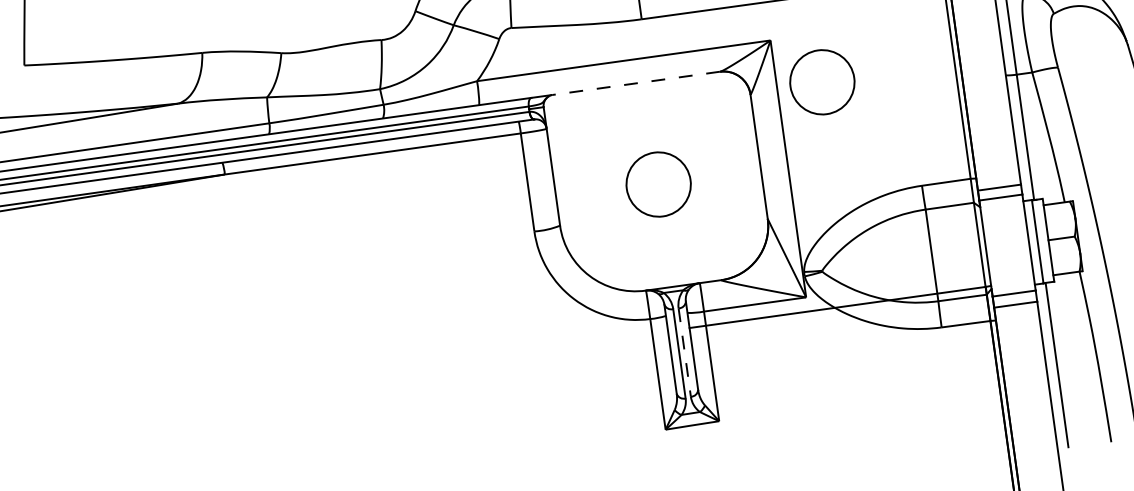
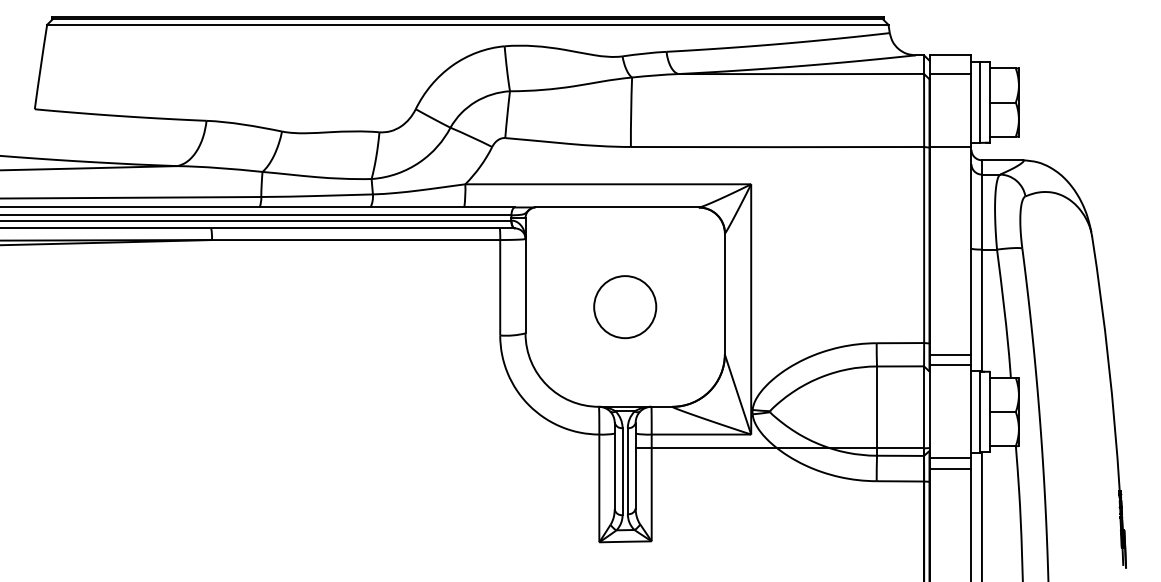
circle: (822, 82) -> (795, 231), removed
line: (636, 83) -> (617, 207), dashed -> solid
line: (684, 352) -> (627, 471), dashed -> solid

